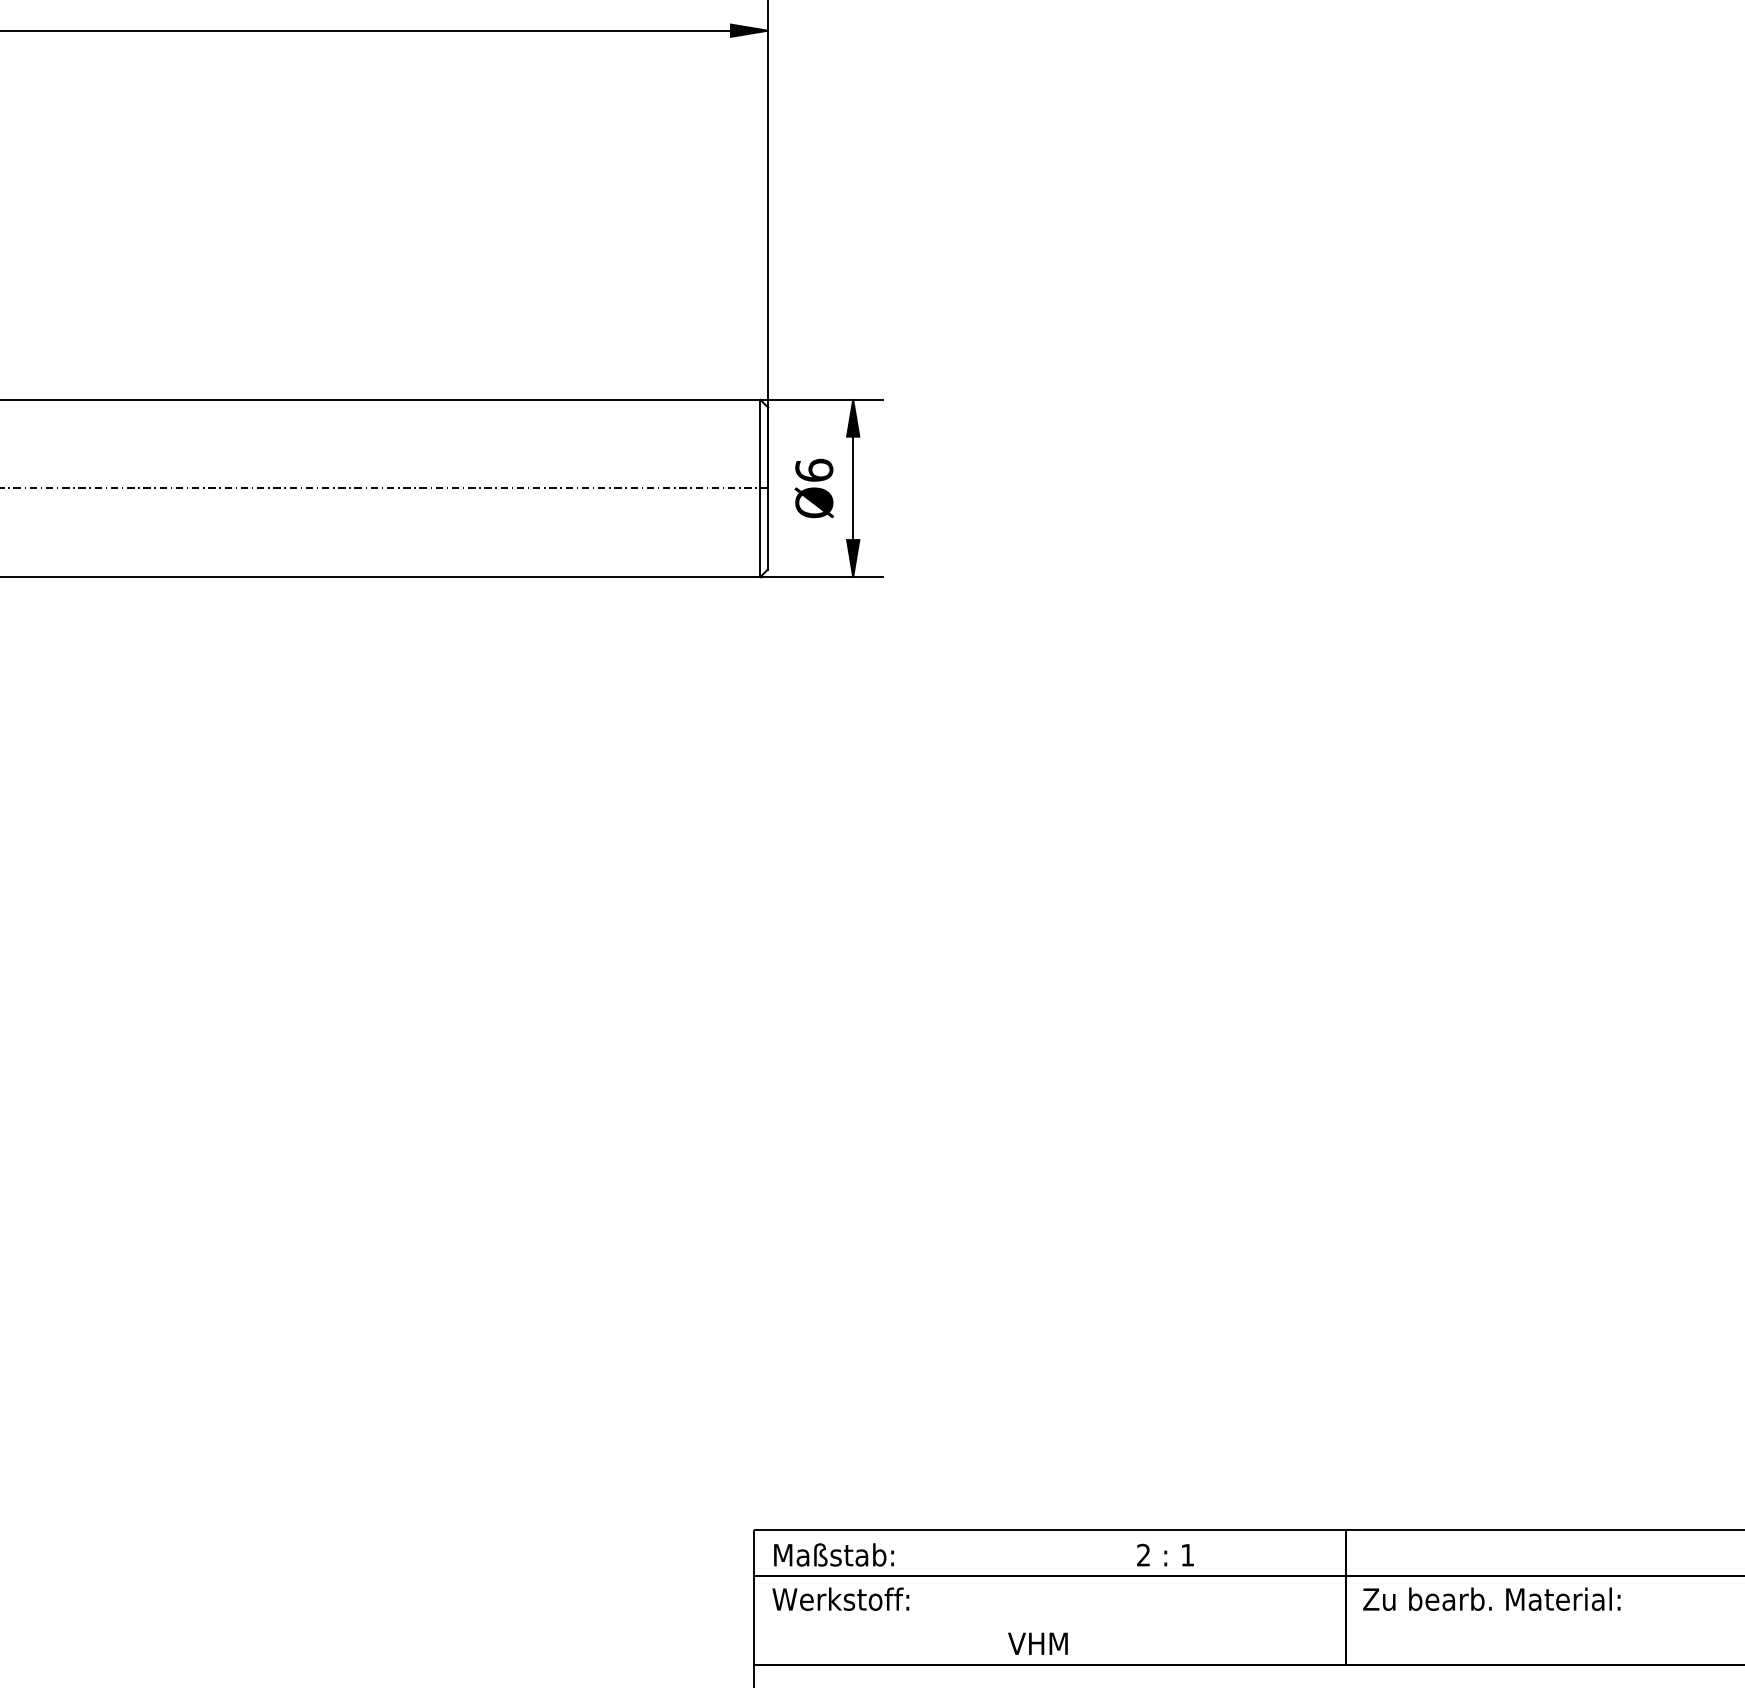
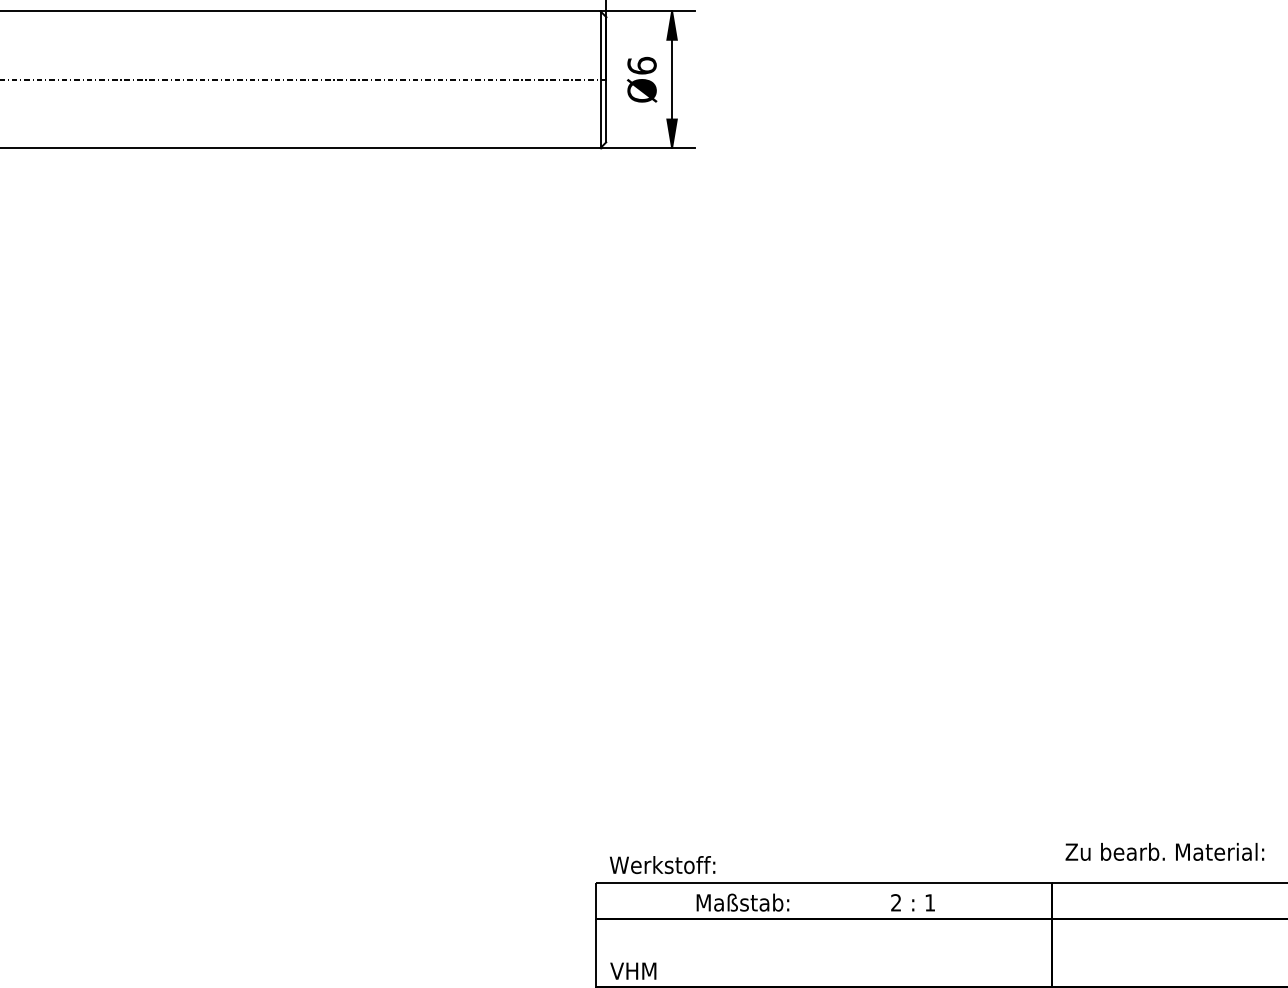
text: (833, 1554) -> (742, 902), moved
text: (840, 1598) -> (662, 864), moved
text: (1491, 1598) -> (1164, 851), moved
text: (1037, 1643) -> (632, 970), moved

